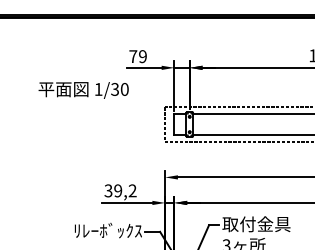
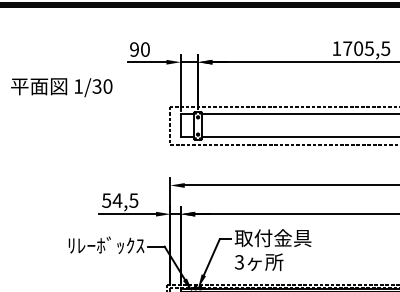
text: (137, 56) -> (139, 49), 79 -> 90
text: (83, 90) -> (61, 87), moved
text: (120, 190) -> (120, 200), 39,2 -> 54,5

